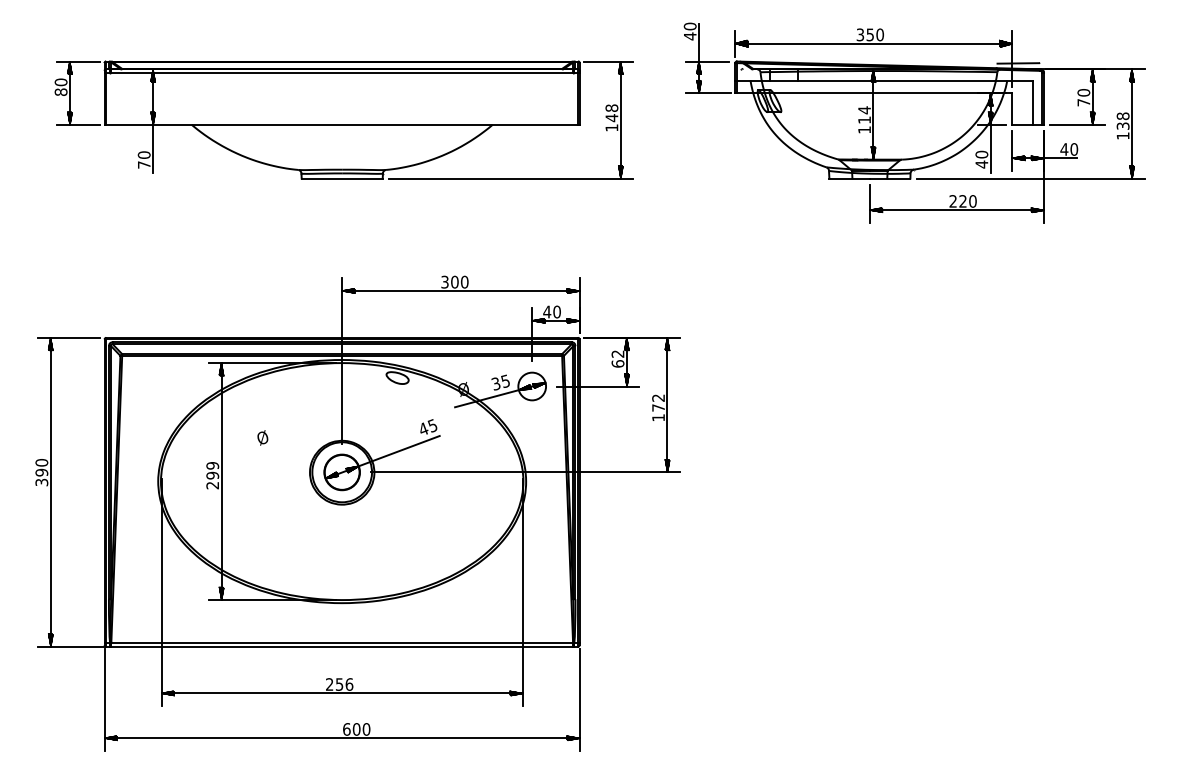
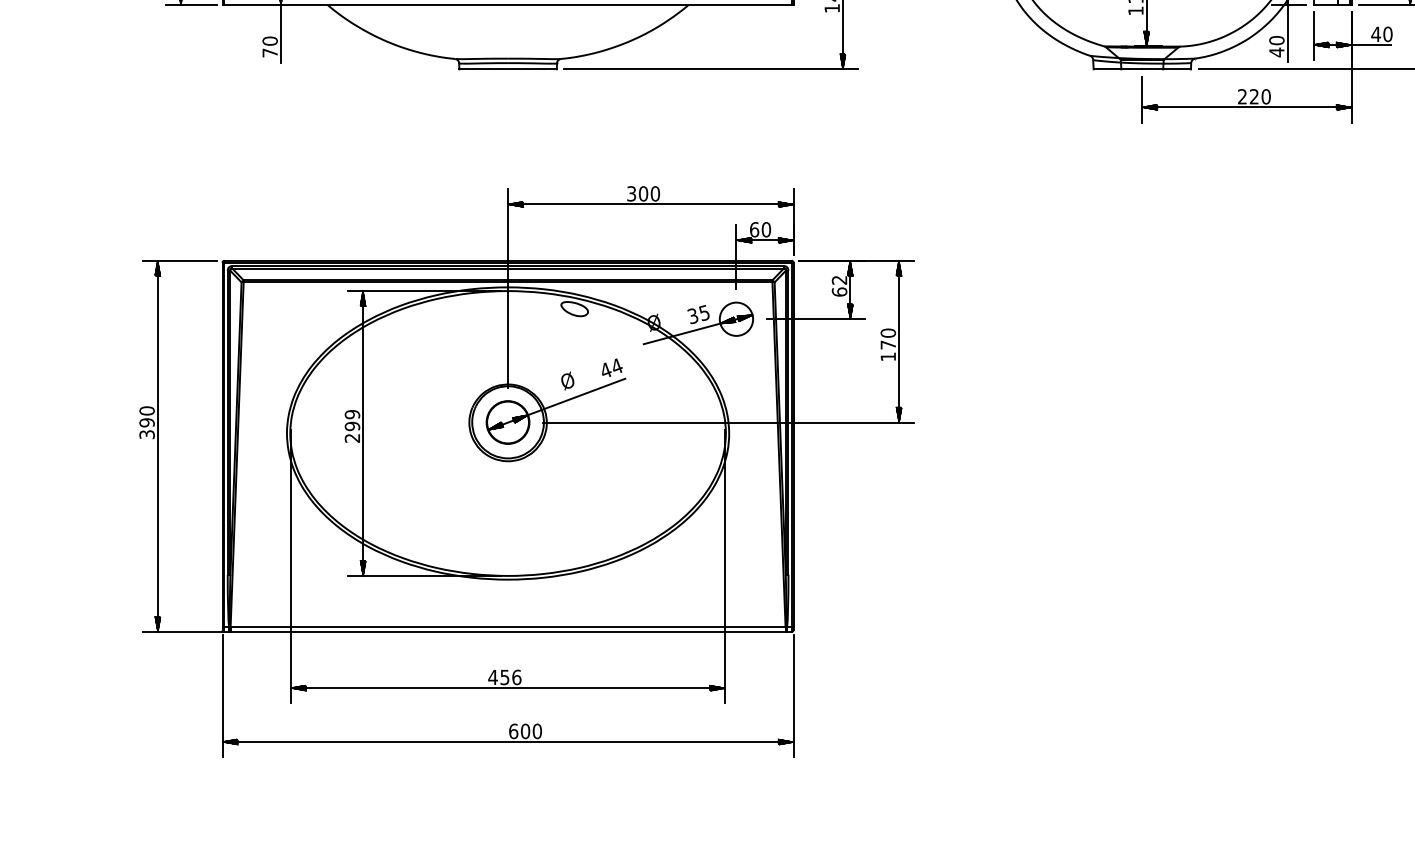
text: (547, 311) -> (754, 229), 40 -> 60
text: (658, 397) -> (888, 332), 172 -> 170
text: (432, 425) -> (616, 366), 45 -> 44
text: (262, 437) -> (567, 380), moved
text: (329, 684) -> (492, 677), 256 -> 456

